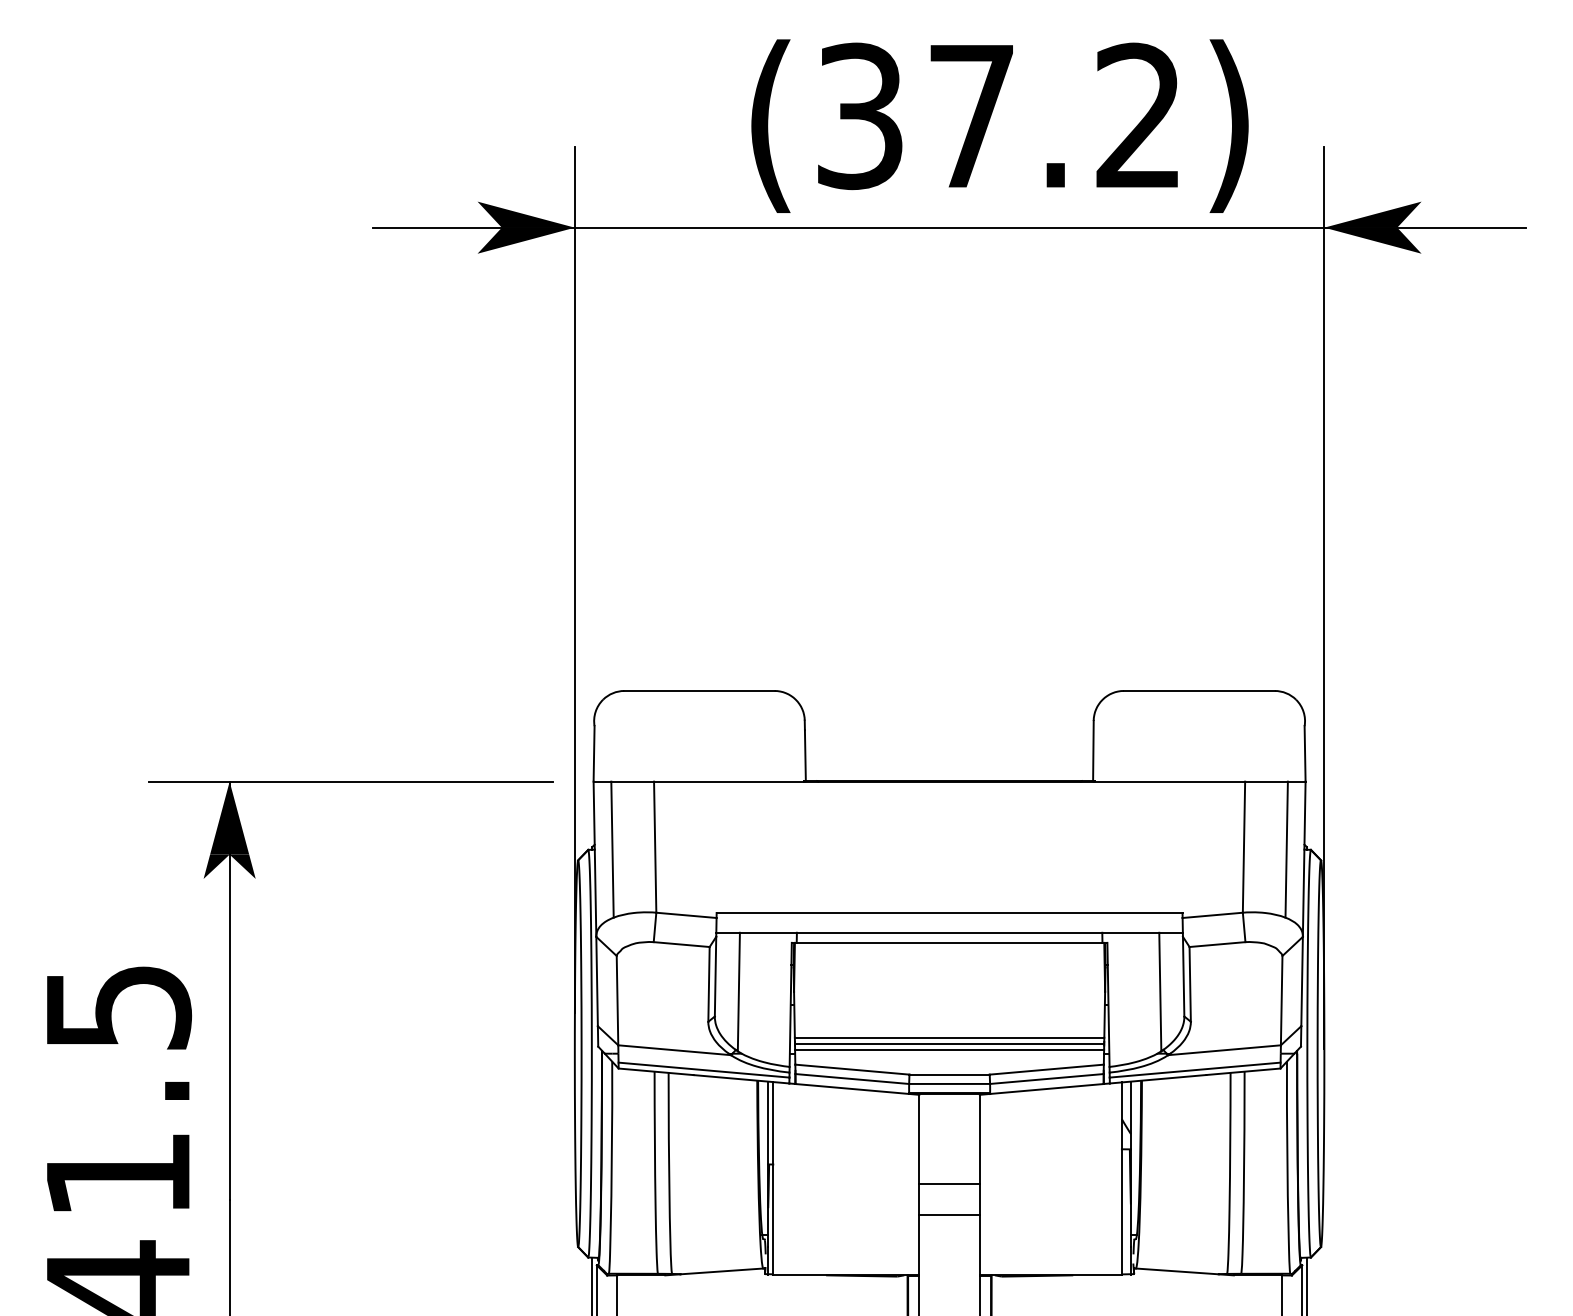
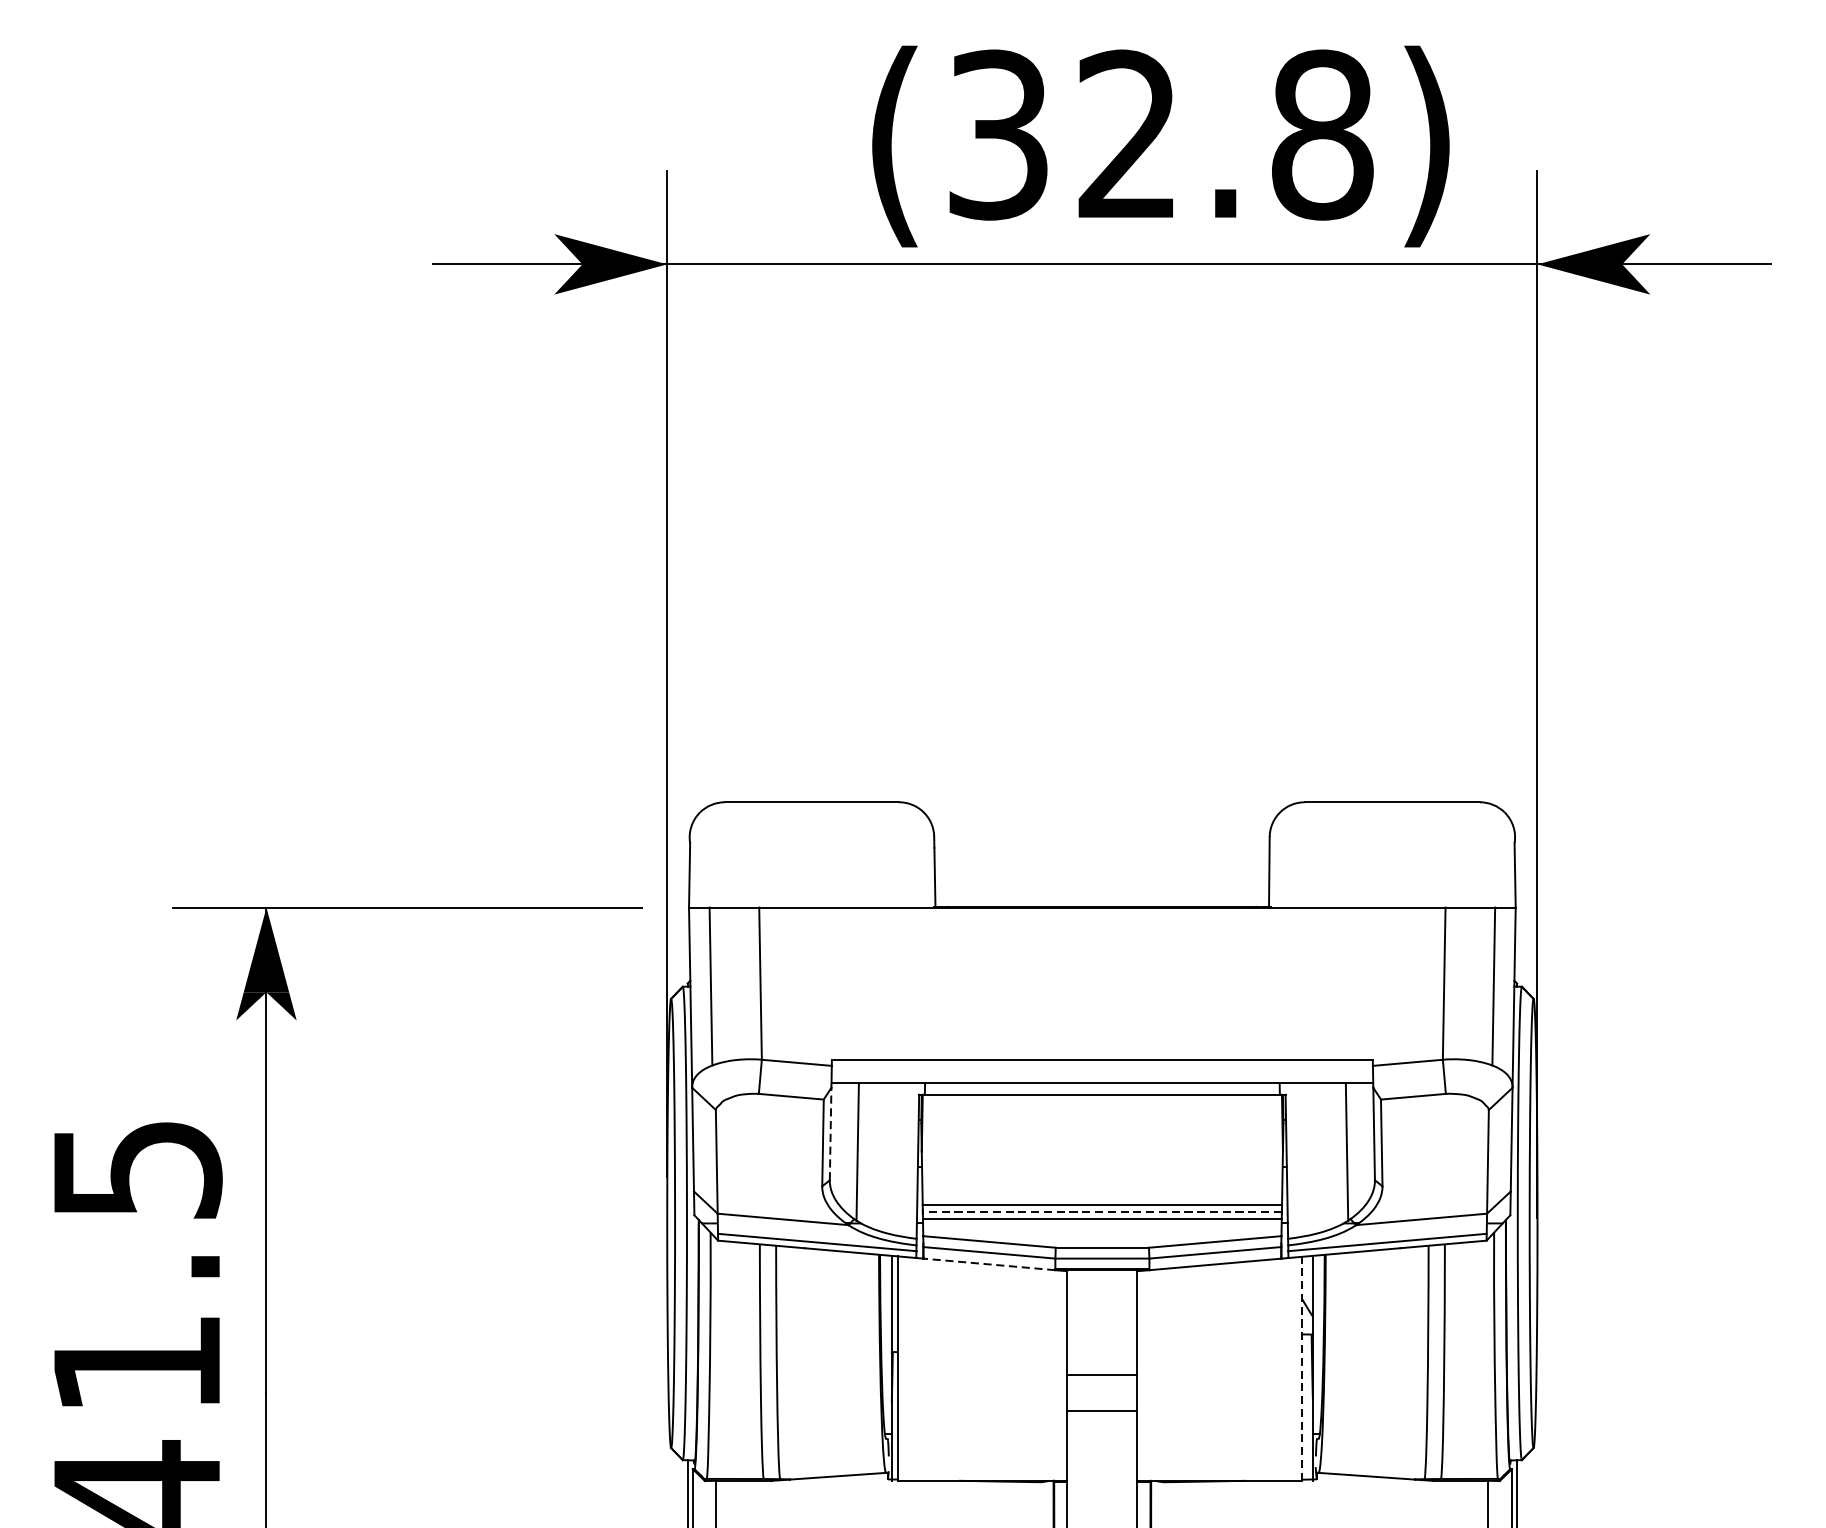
text: (1056, 116) -> (1226, 135), (37.2) -> (32.8)
line: (715, 976) -> (830, 1133), solid -> dashed
line: (949, 1043) -> (1102, 1211), solid -> dashed
line: (852, 1088) -> (989, 1263), solid -> dashed
line: (1121, 1178) -> (1301, 1368), solid -> dashed

